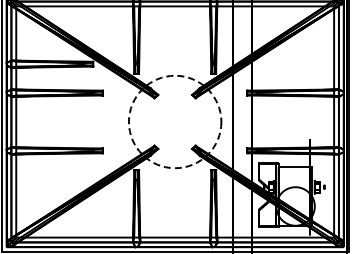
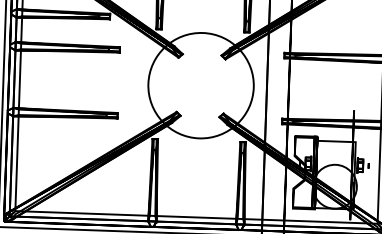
circle: (174, 121) -> (200, 85), dashed -> solid

